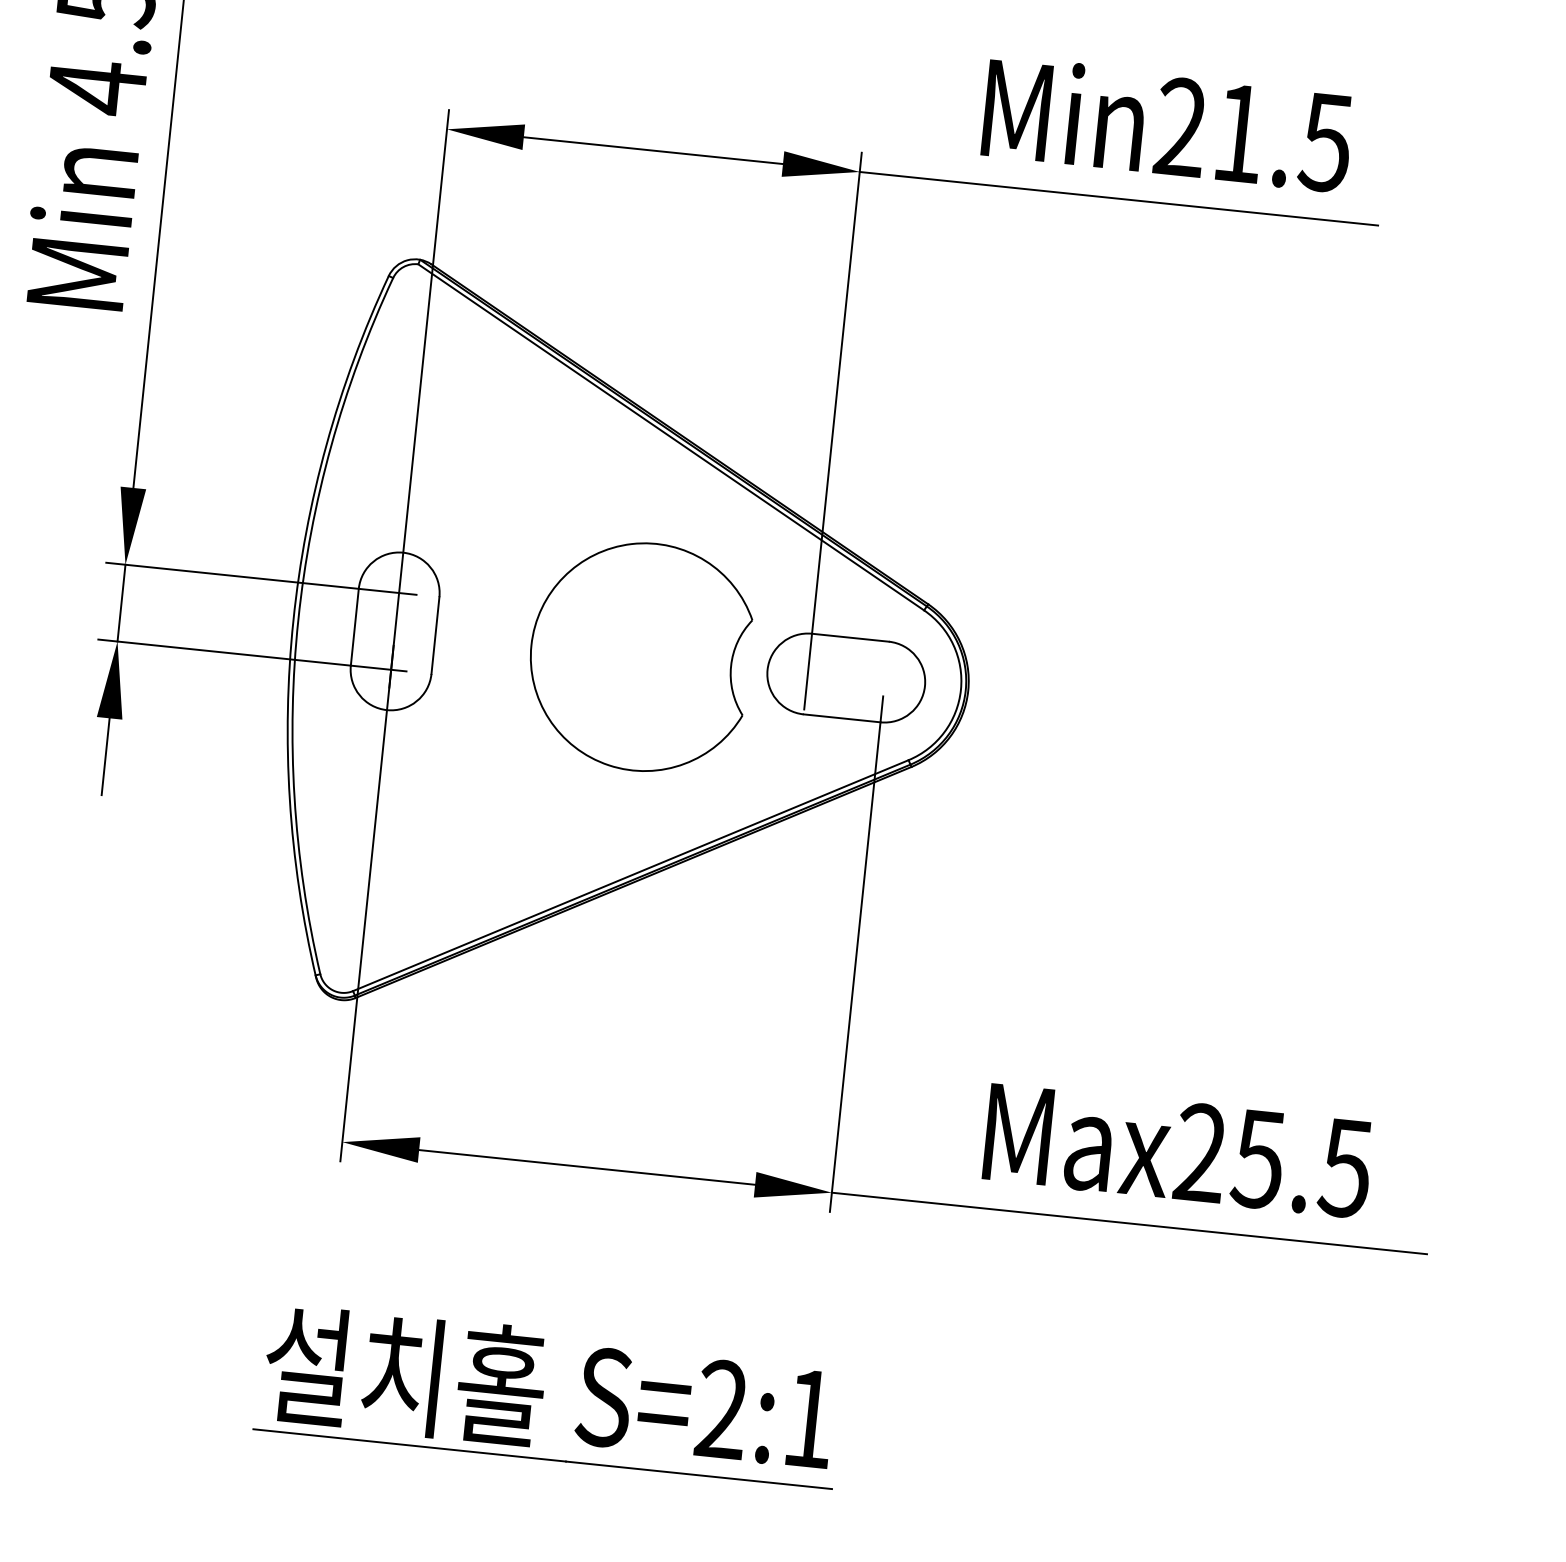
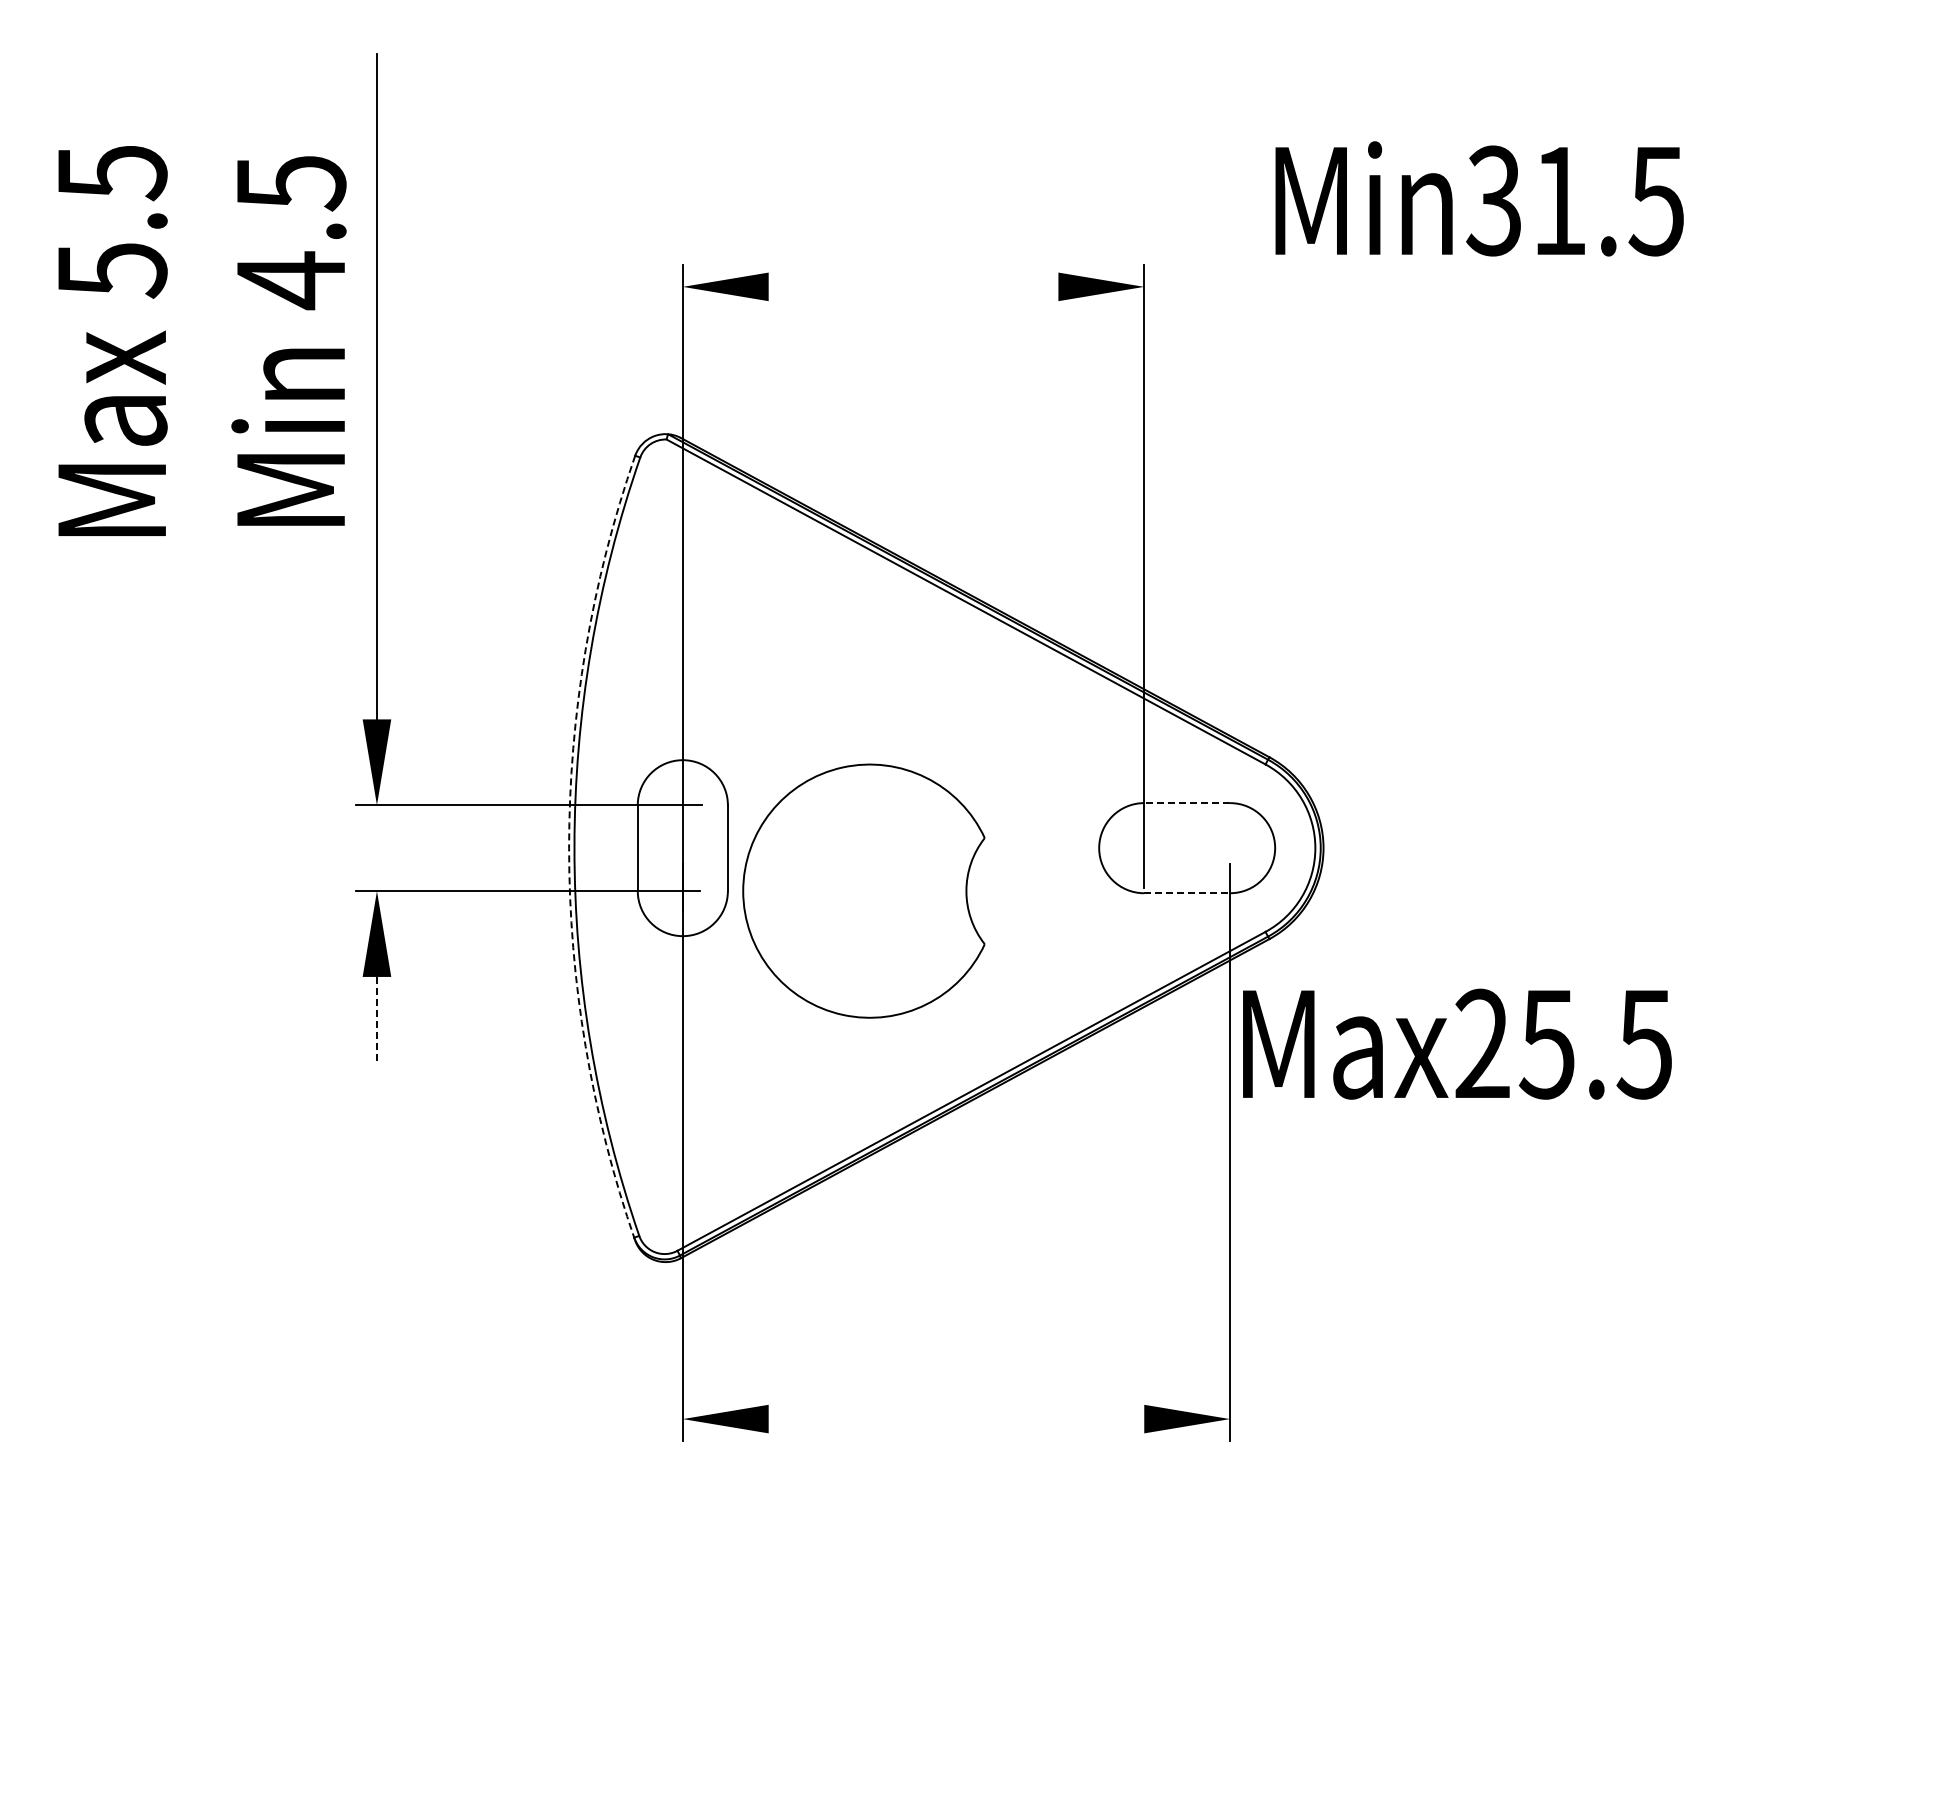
text: (1180, 126) -> (1493, 200), Min21.5 -> Min31.5
line: (653, 150) -> (913, 286), removed
line: (1118, 198) -> (1433, 286), removed
line: (121, 603) -> (376, 848), removed
arc: (293, 621) -> (569, 848), solid -> dashed
line: (850, 638) -> (1187, 803), solid -> dashed
part: (639, 656) -> (863, 890), moved
line: (842, 718) -> (1187, 893), solid -> dashed
line: (105, 756) -> (376, 1019), solid -> dashed
text: (1178, 1150) -> (1457, 1043), moved
line: (587, 1167) -> (956, 1419), removed
line: (1129, 1223) -> (1562, 1419), removed
part: (549, 1394) -> (940, 1674), removed

